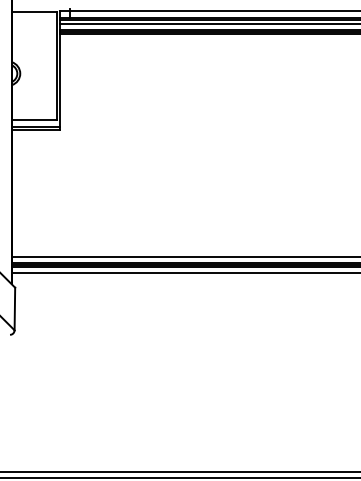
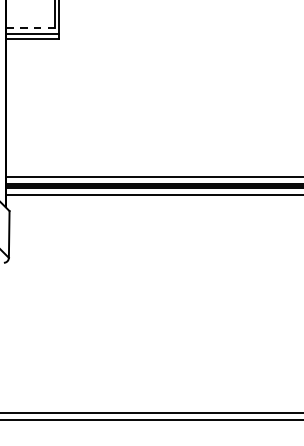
line: (34, 120) -> (30, 27), solid -> dashed

